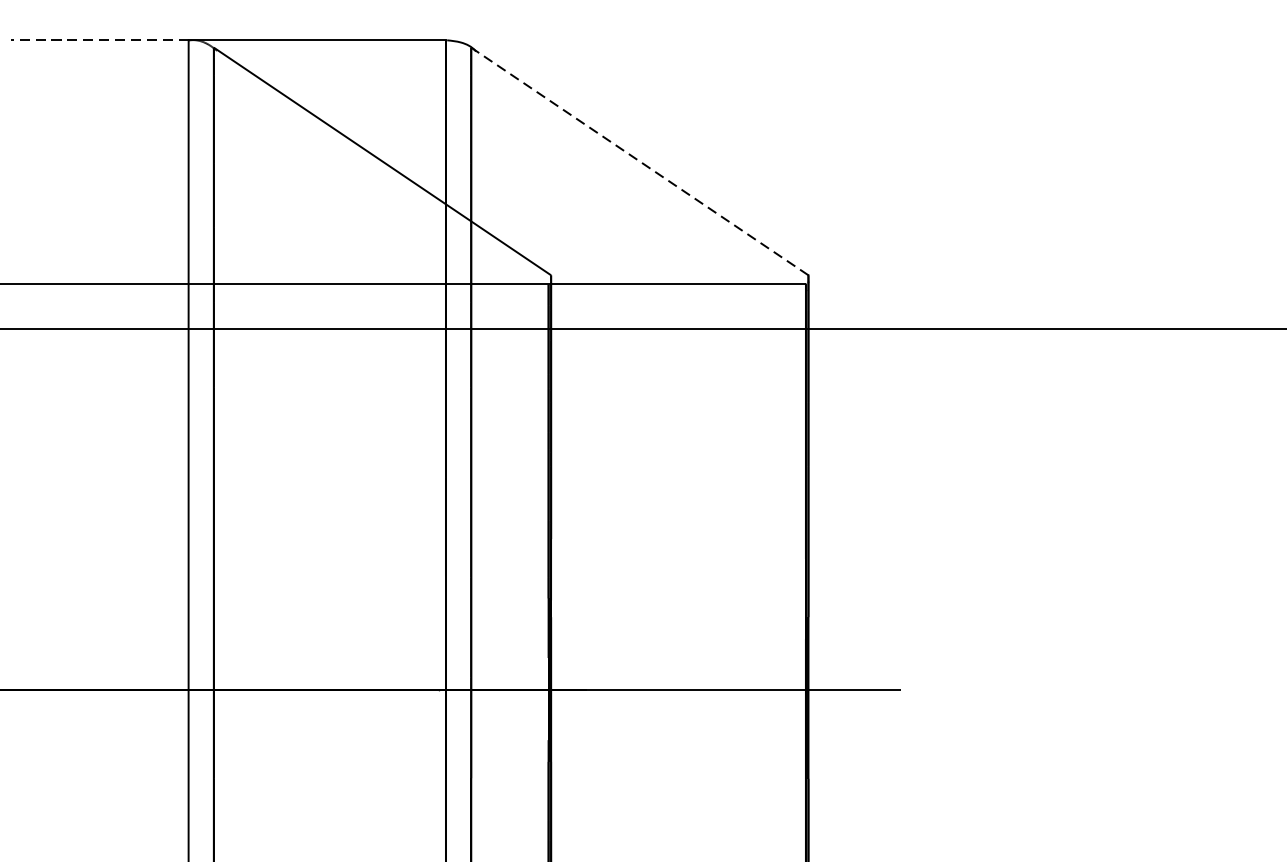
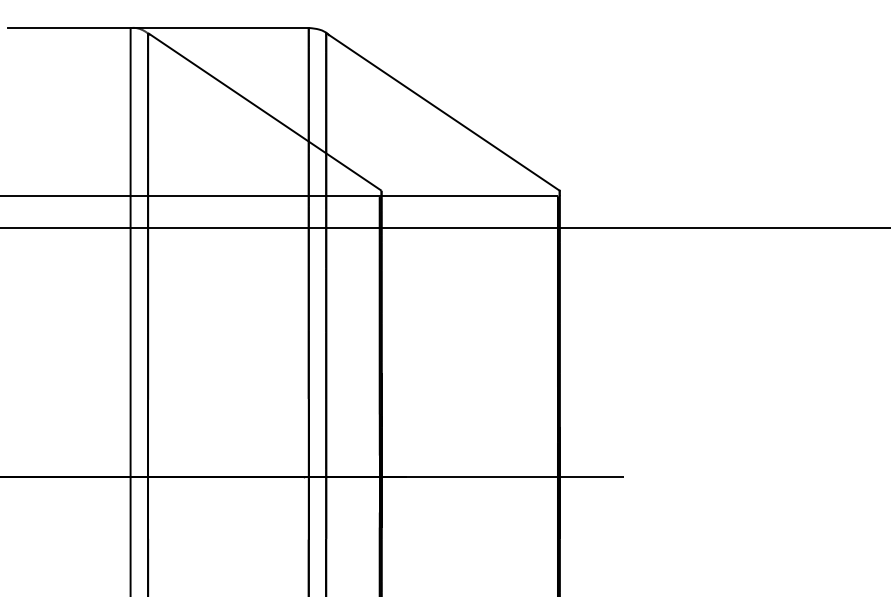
line: (100, 39) -> (69, 27), dashed -> solid
line: (639, 160) -> (442, 111), dashed -> solid

